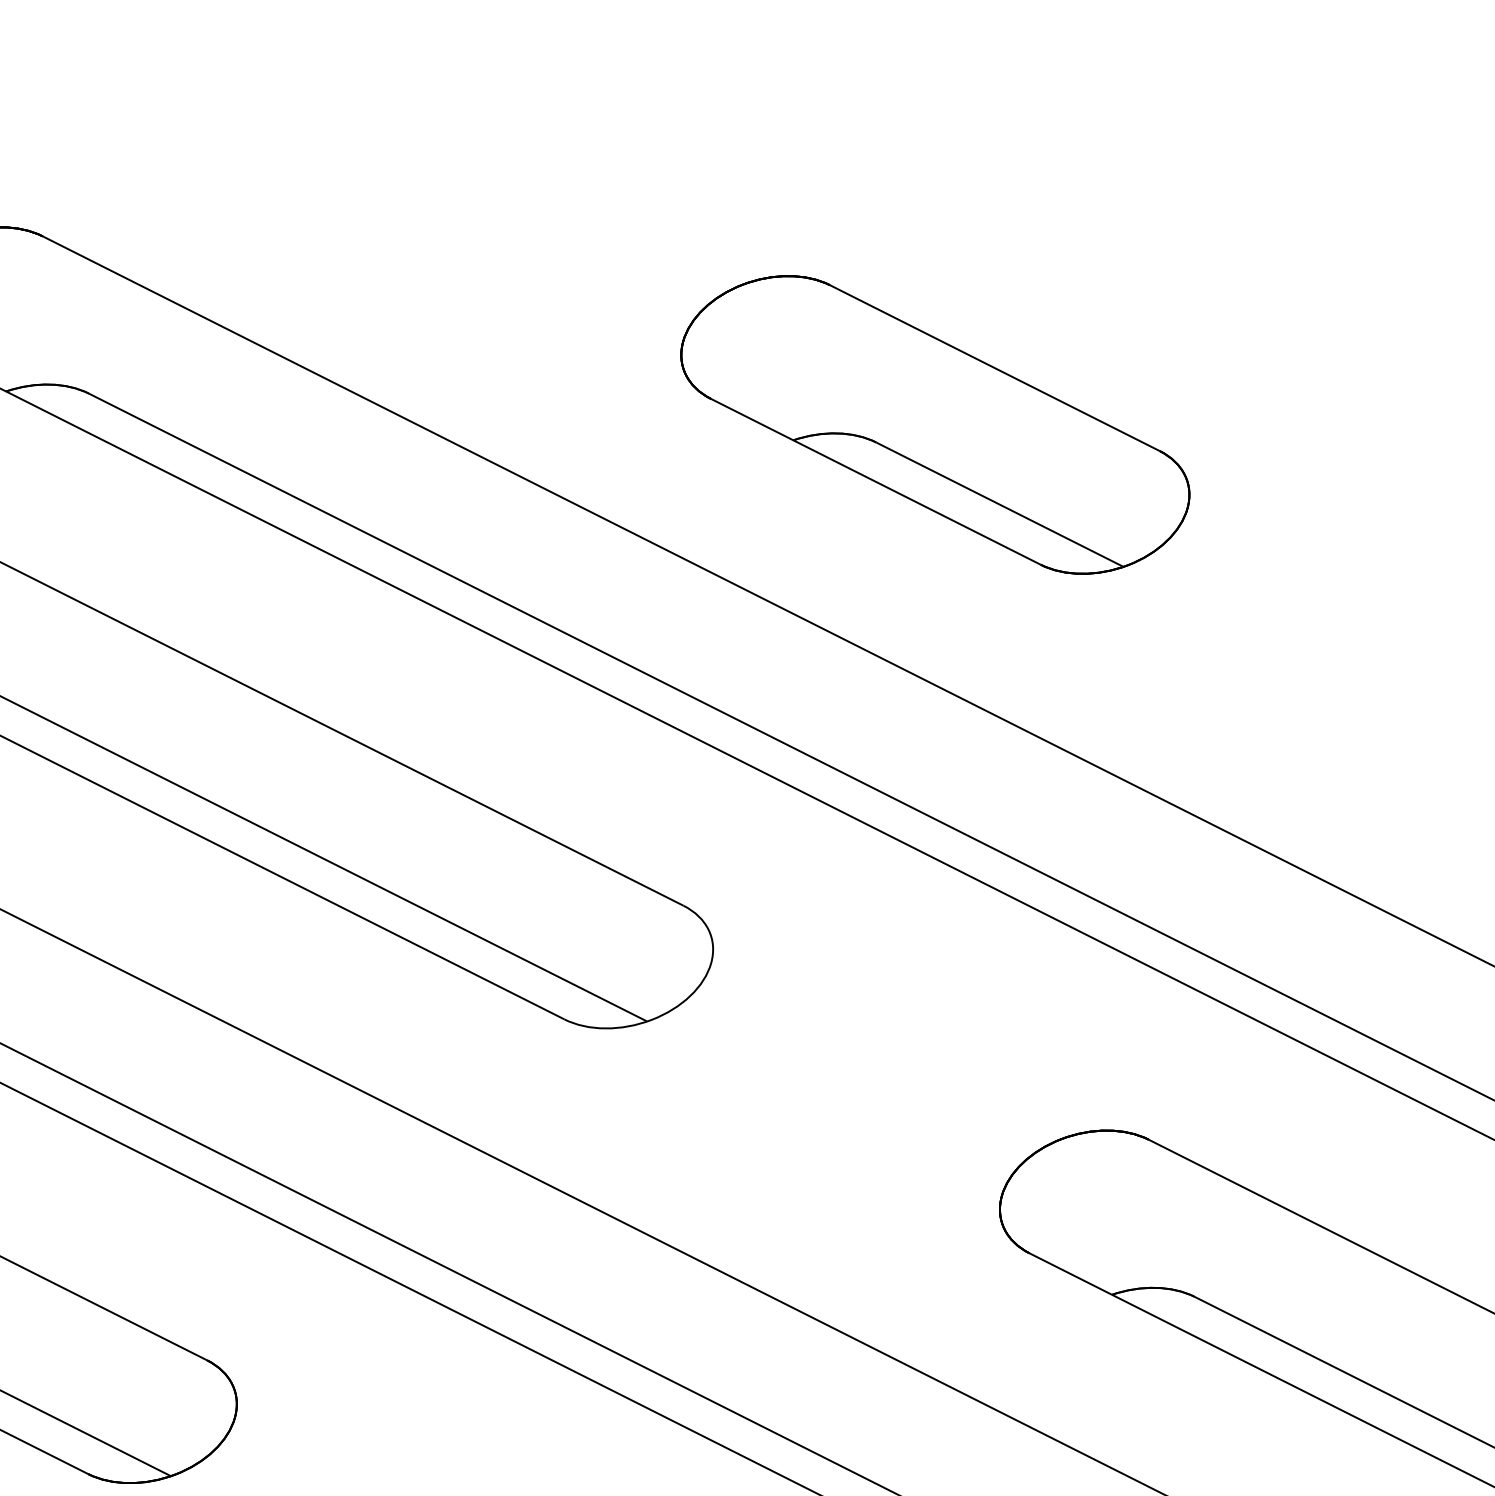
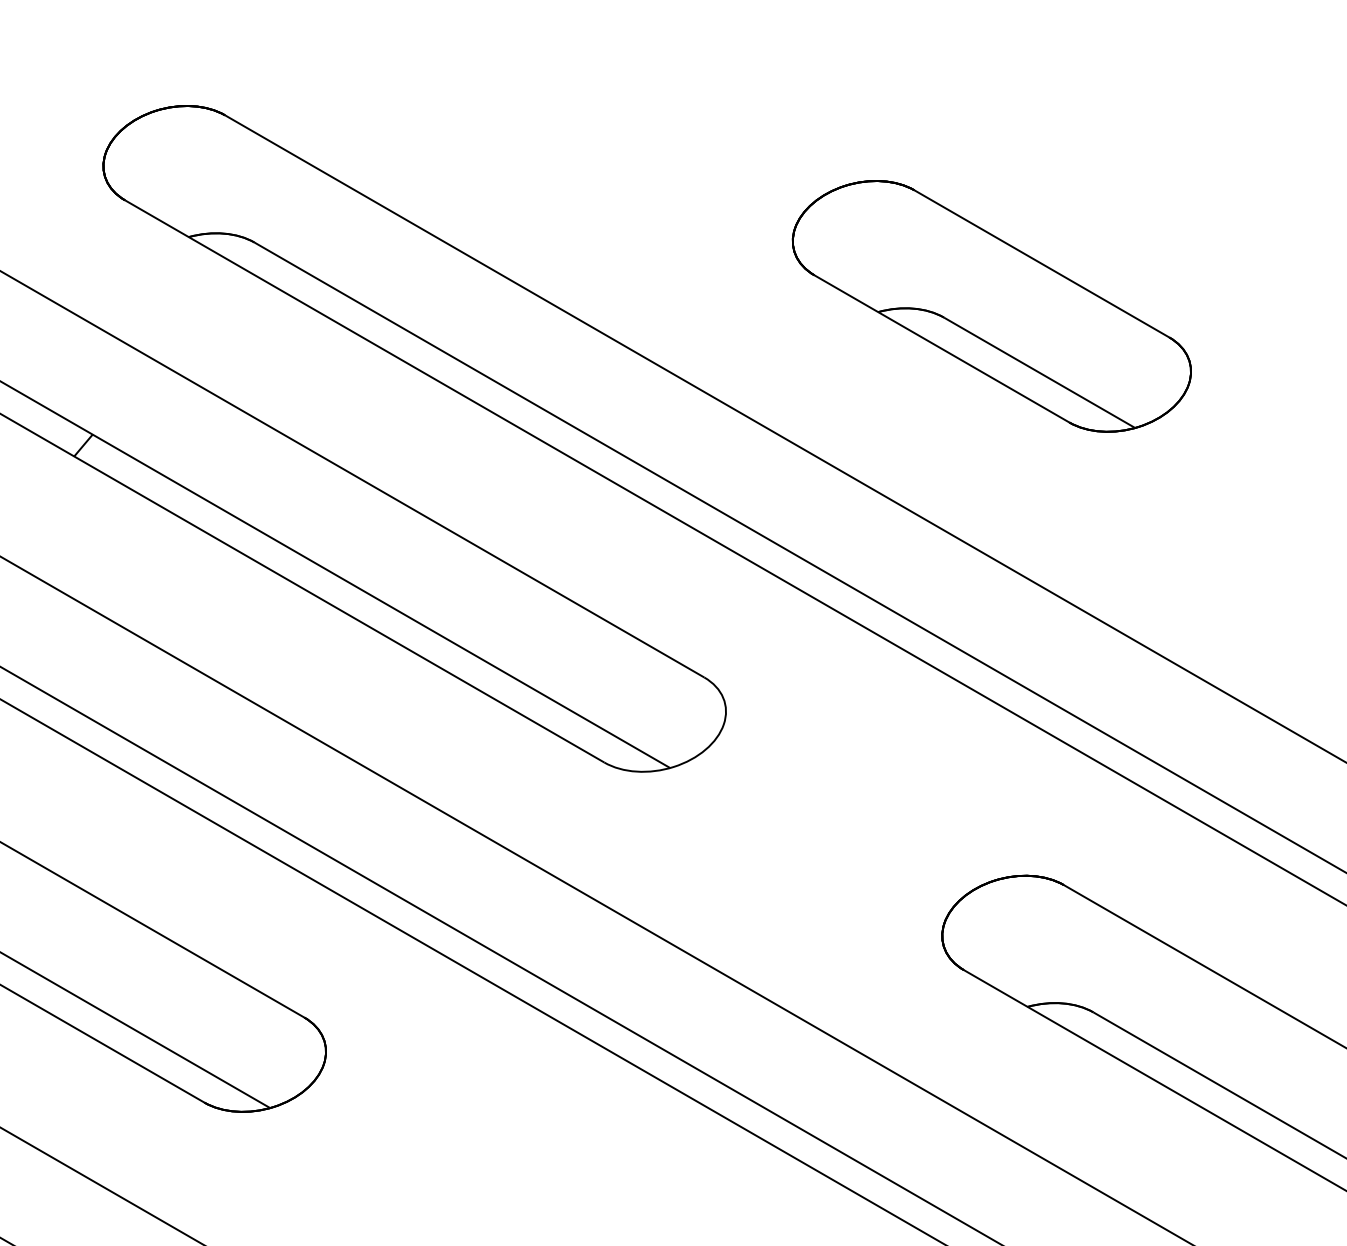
part: (934, 425) -> (991, 306), moved

